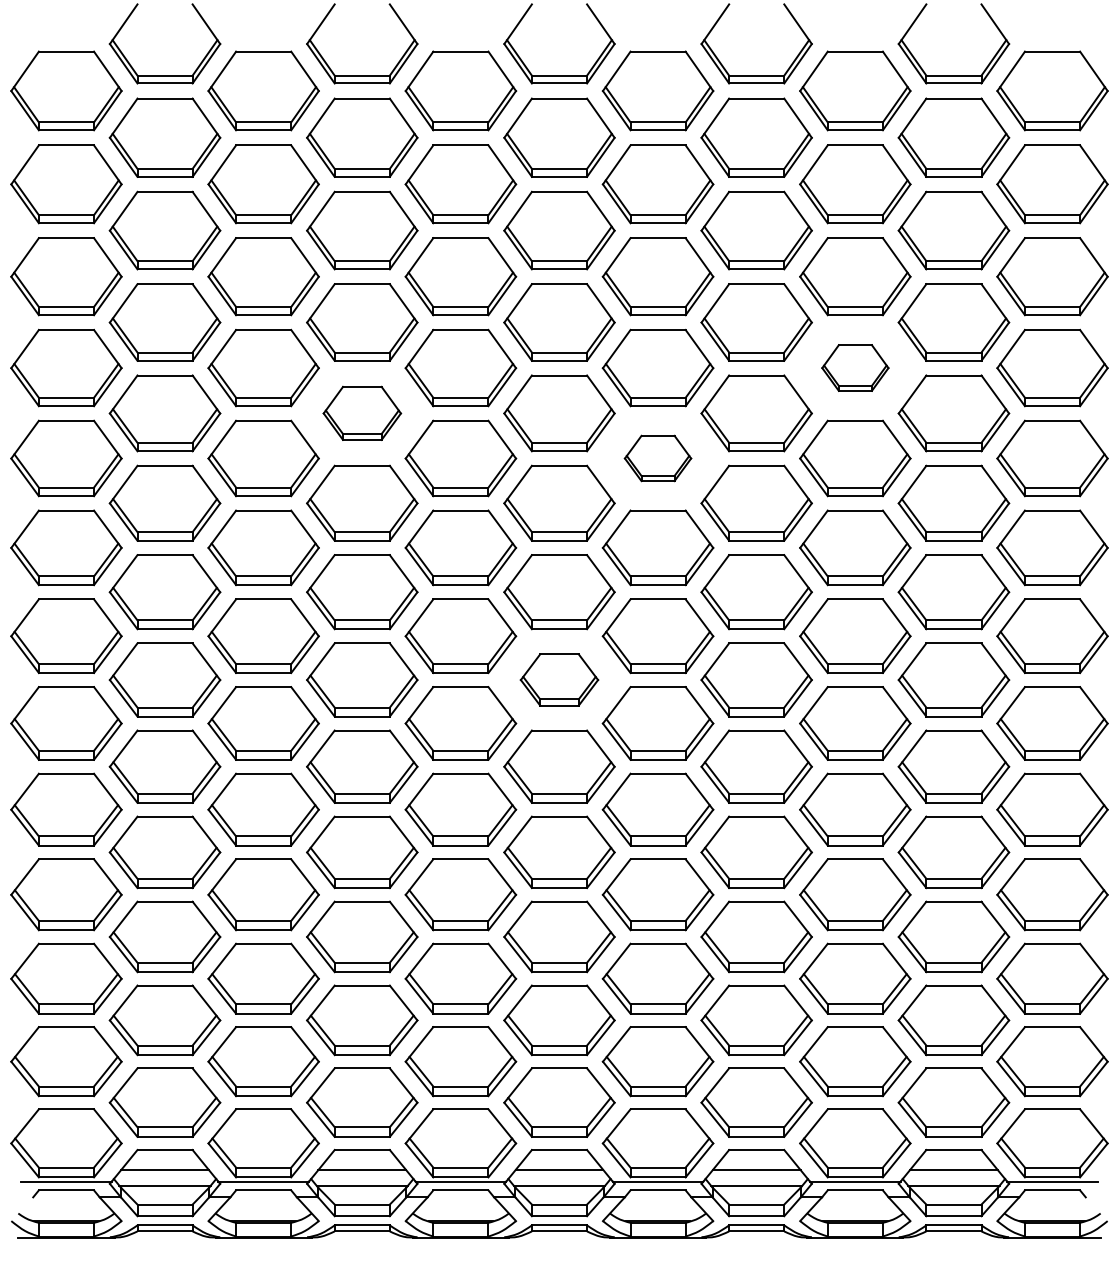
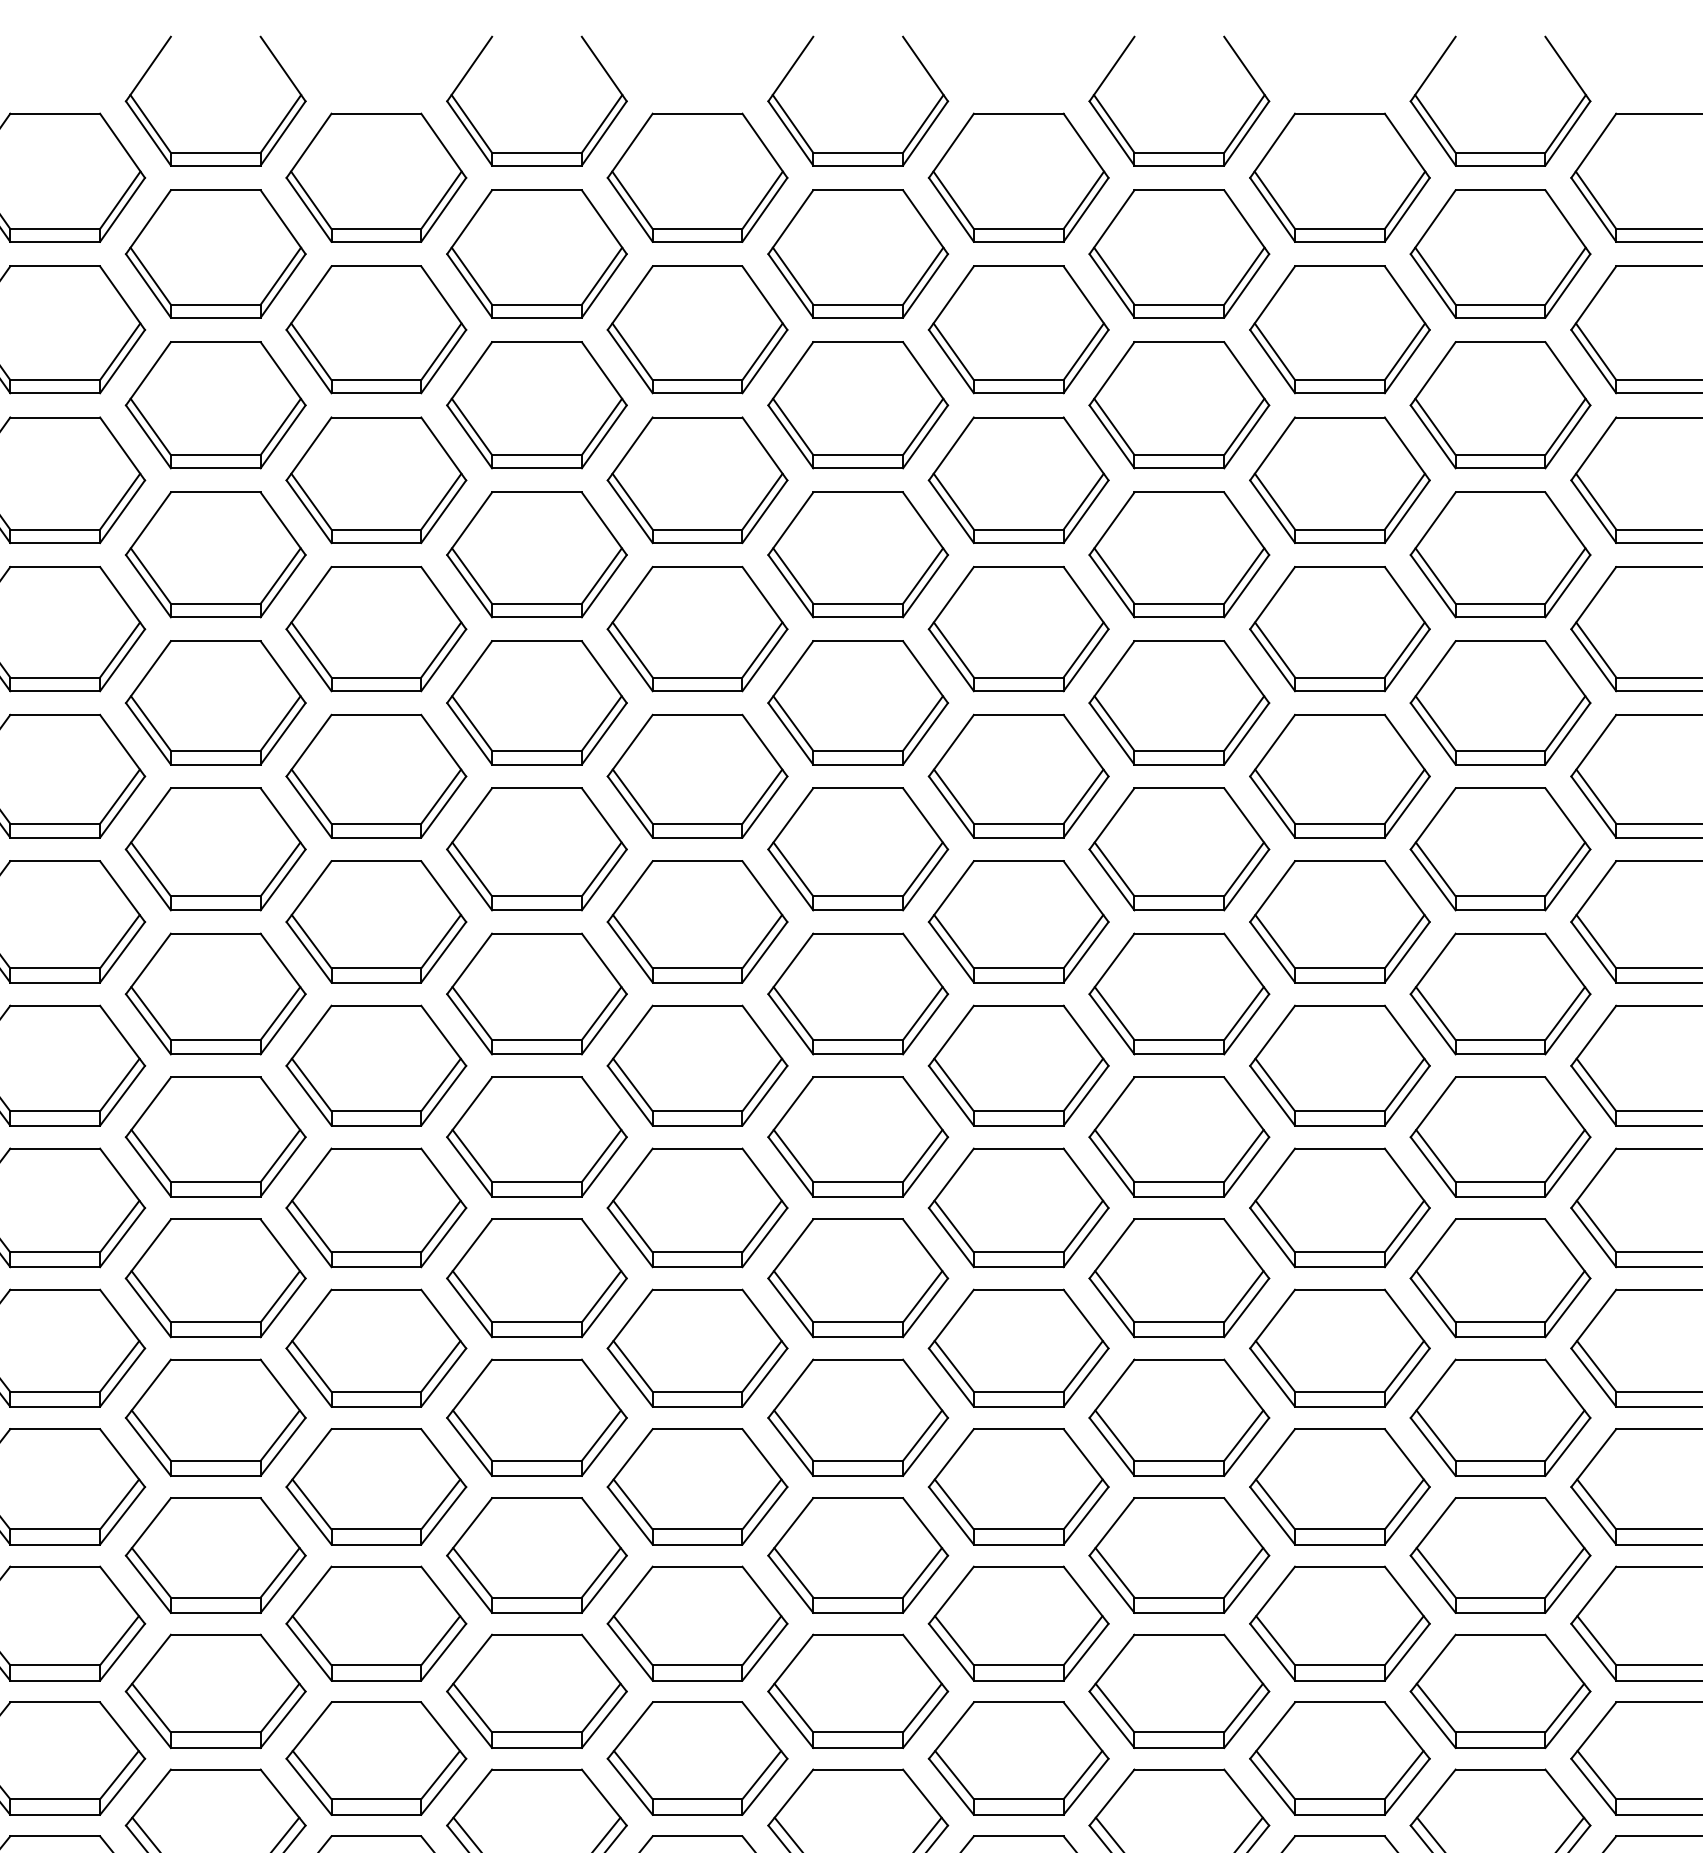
part: (855, 367) -> (1340, 628), size x1.67
part: (362, 413) -> (537, 703), size x1.43
part: (657, 458) -> (1017, 776), size x1.67
part: (559, 679) -> (858, 1136), size x1.43

